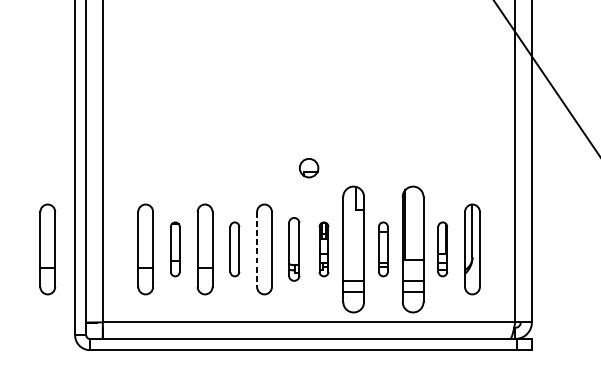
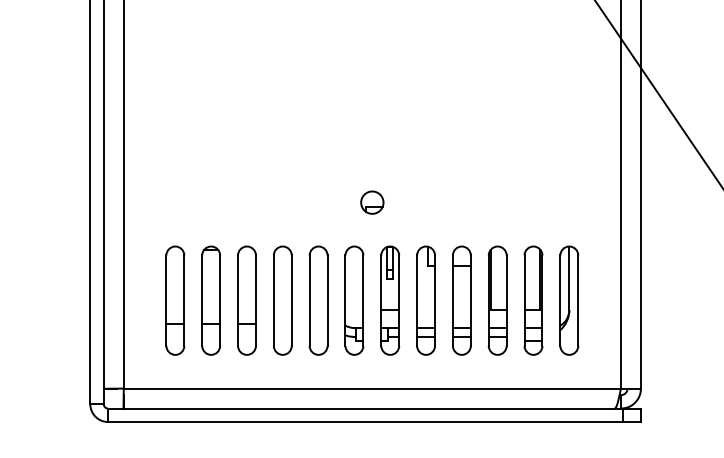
part: (47, 249) -> (57, 300), removed
part: (174, 249) -> (210, 300), size x1.67
part: (234, 249) -> (282, 300), size x1.67
part: (294, 249) -> (354, 300), size x1.43
part: (324, 249) -> (390, 300), size x1.67
part: (353, 249) -> (425, 300), size x0.71
part: (383, 249) -> (461, 300), size x1.67
part: (412, 249) -> (497, 300), size x0.71
part: (442, 249) -> (533, 300), size x1.67
line: (256, 250) -> (309, 301), dashed -> solid

